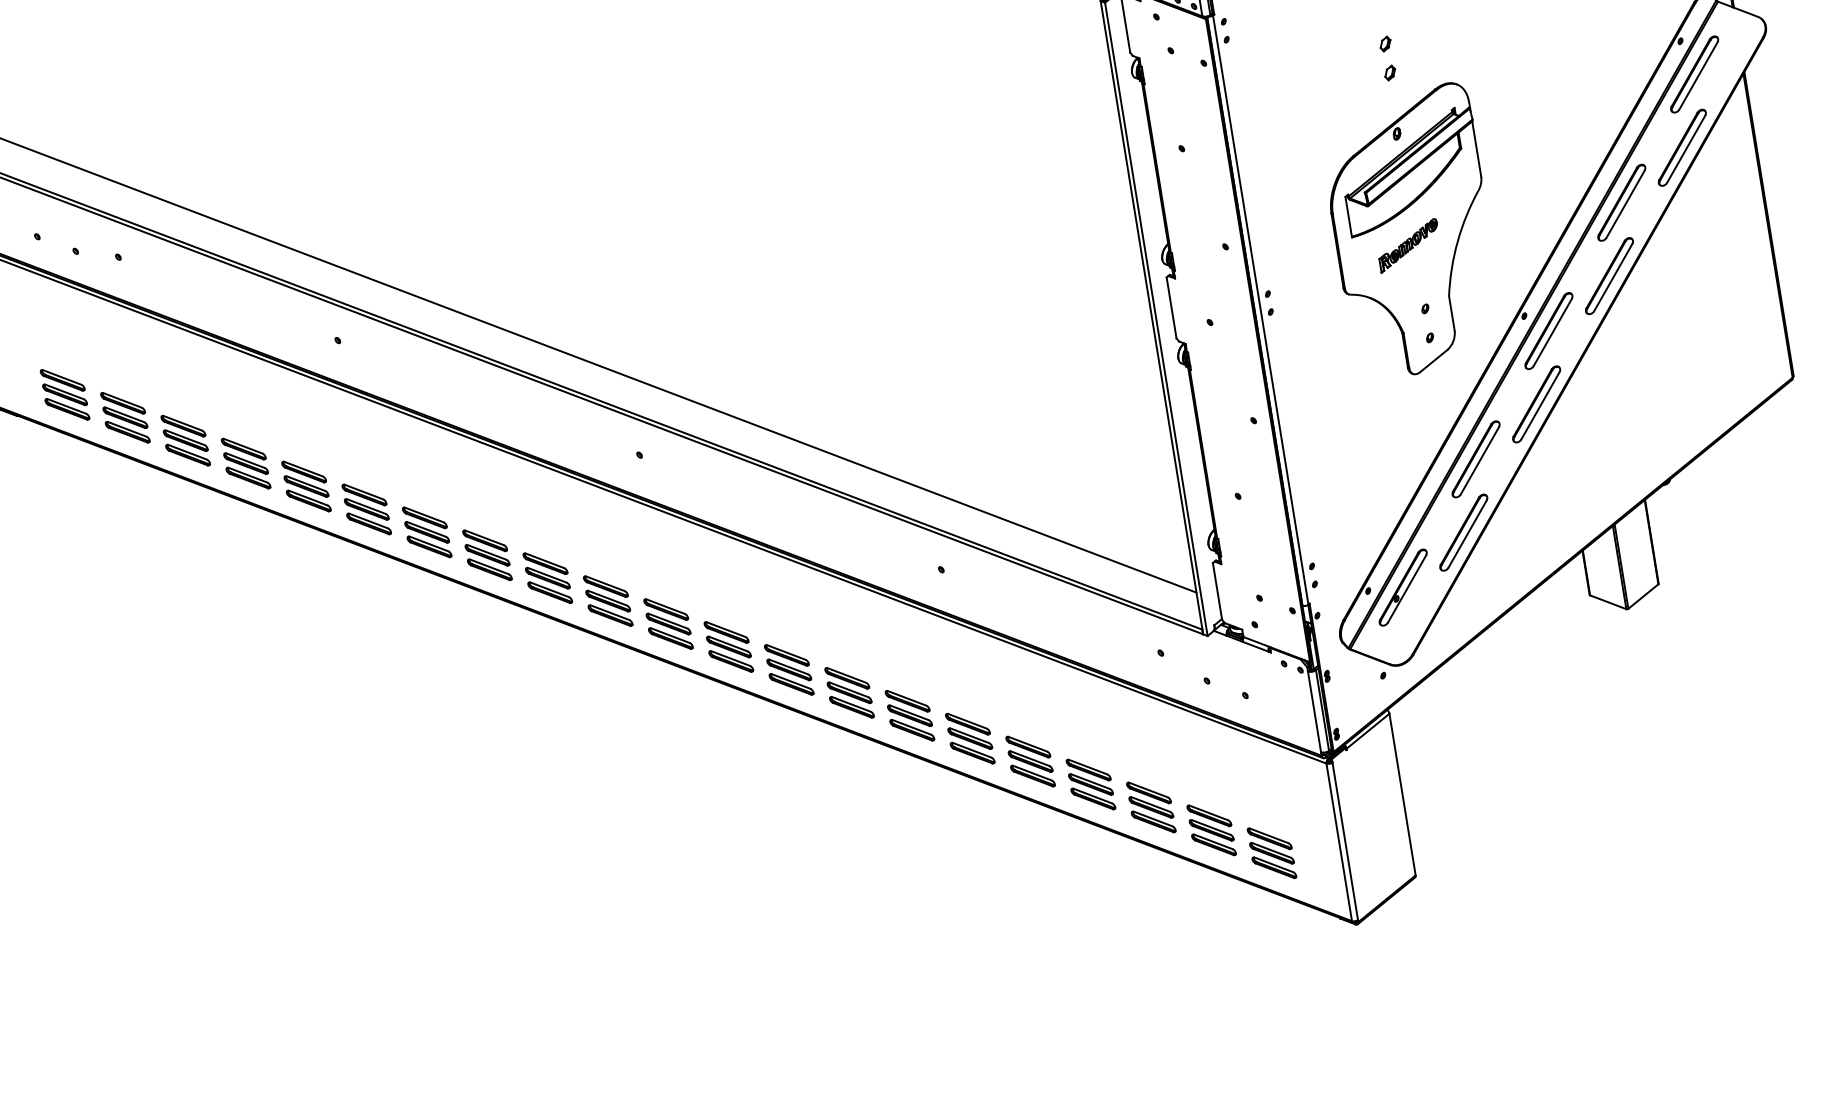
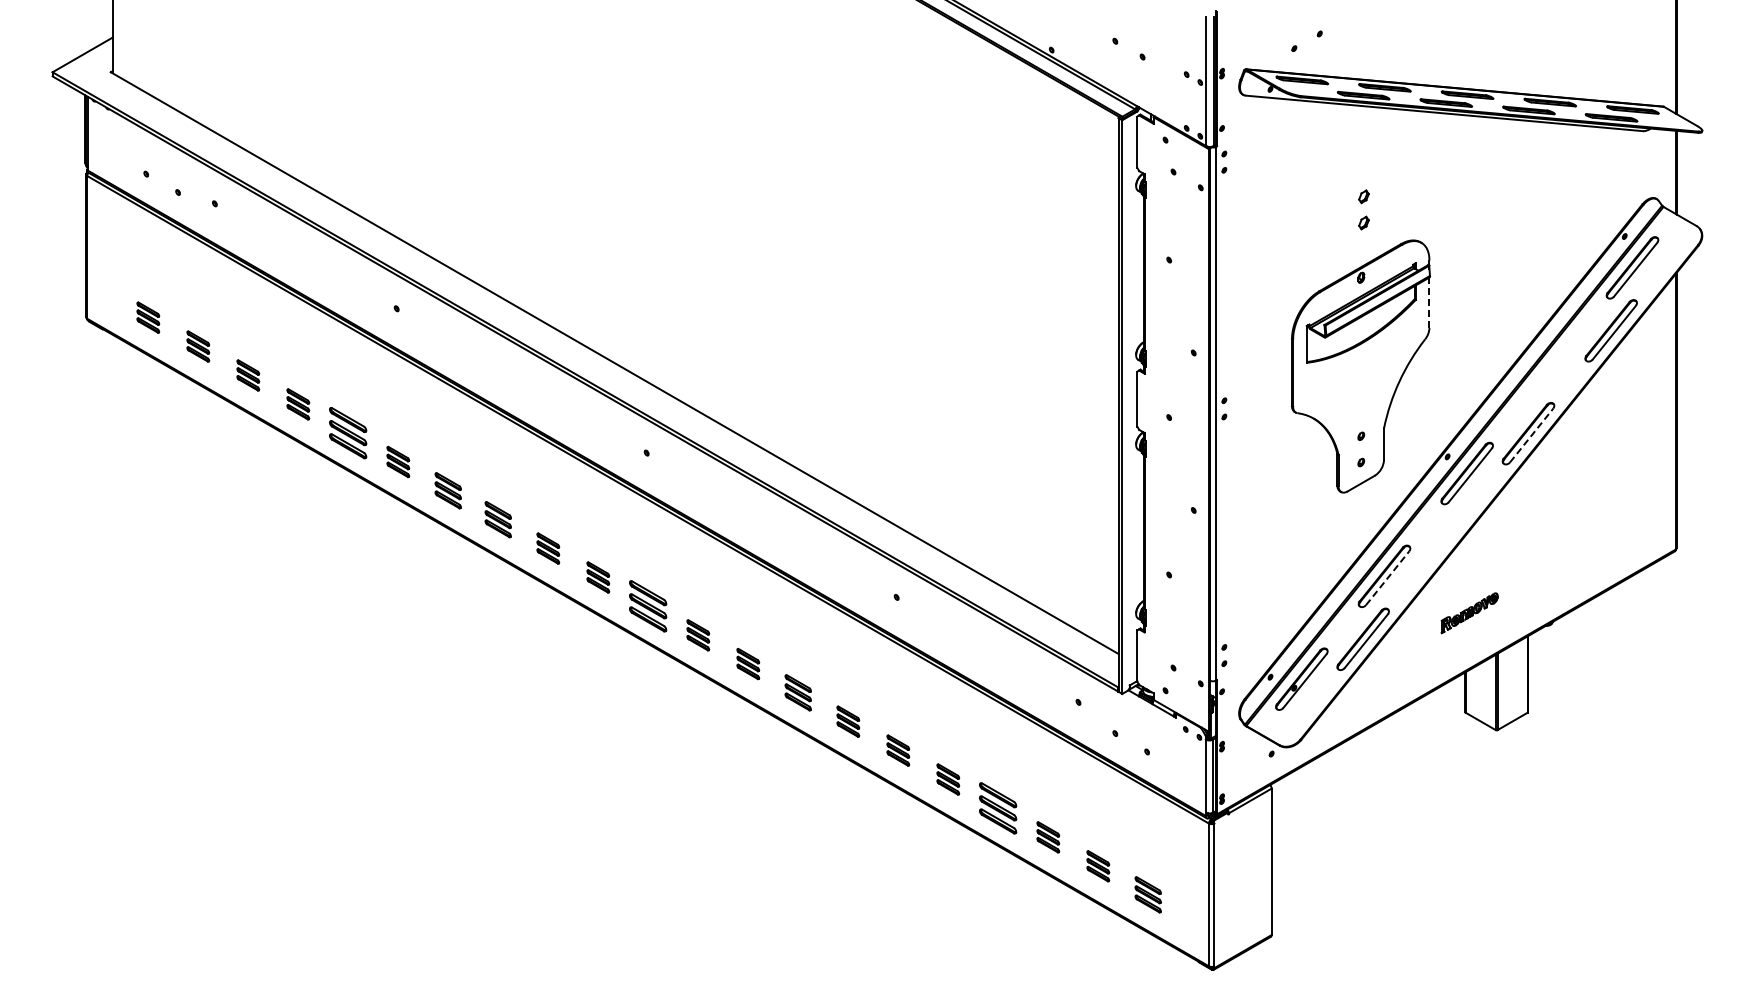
line: (1476, 149) -> (1429, 302), solid -> dashed
part: (1621, 202) -> (1549, 370), removed
part: (1408, 246) -> (1469, 613), moved
line: (1613, 277) -> (1531, 435), solid -> dashed
part: (65, 394) -> (148, 317), size x0.6
part: (1536, 404) -> (1445, 536), removed
part: (125, 417) -> (198, 346), size x0.6
part: (186, 440) -> (248, 375), size x0.6
line: (1479, 461) -> (1387, 578), solid -> dashed
part: (246, 463) -> (298, 404), size x0.6
part: (367, 508) -> (398, 461), size x0.6
part: (427, 531) -> (448, 490), size x0.7
part: (487, 554) -> (498, 519), size x0.7
part: (548, 578) -> (548, 548), size x0.6
part: (608, 601) -> (598, 577), size x0.6
part: (729, 647) -> (698, 635), size x0.6
part: (789, 669) -> (748, 663), size x0.6
part: (849, 692) -> (798, 692), size x0.7
part: (910, 715) -> (848, 721), size x0.6
part: (970, 738) -> (898, 750), size x0.6
part: (1031, 761) -> (948, 779), size x0.6
part: (1151, 807) -> (1048, 837), size x0.6
part: (1212, 830) -> (1098, 866), size x0.6
part: (1272, 852) -> (1148, 894), size x0.7

